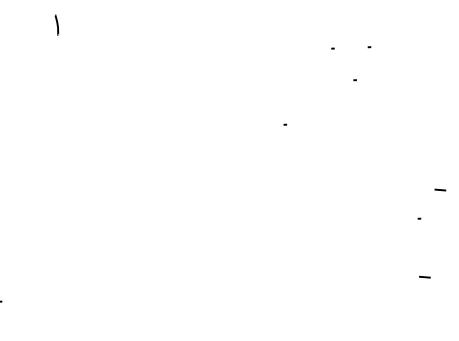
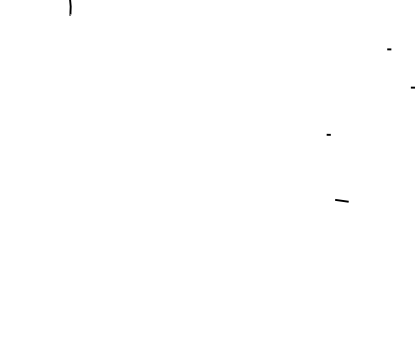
part: (299, 180) -> (341, 200), added

